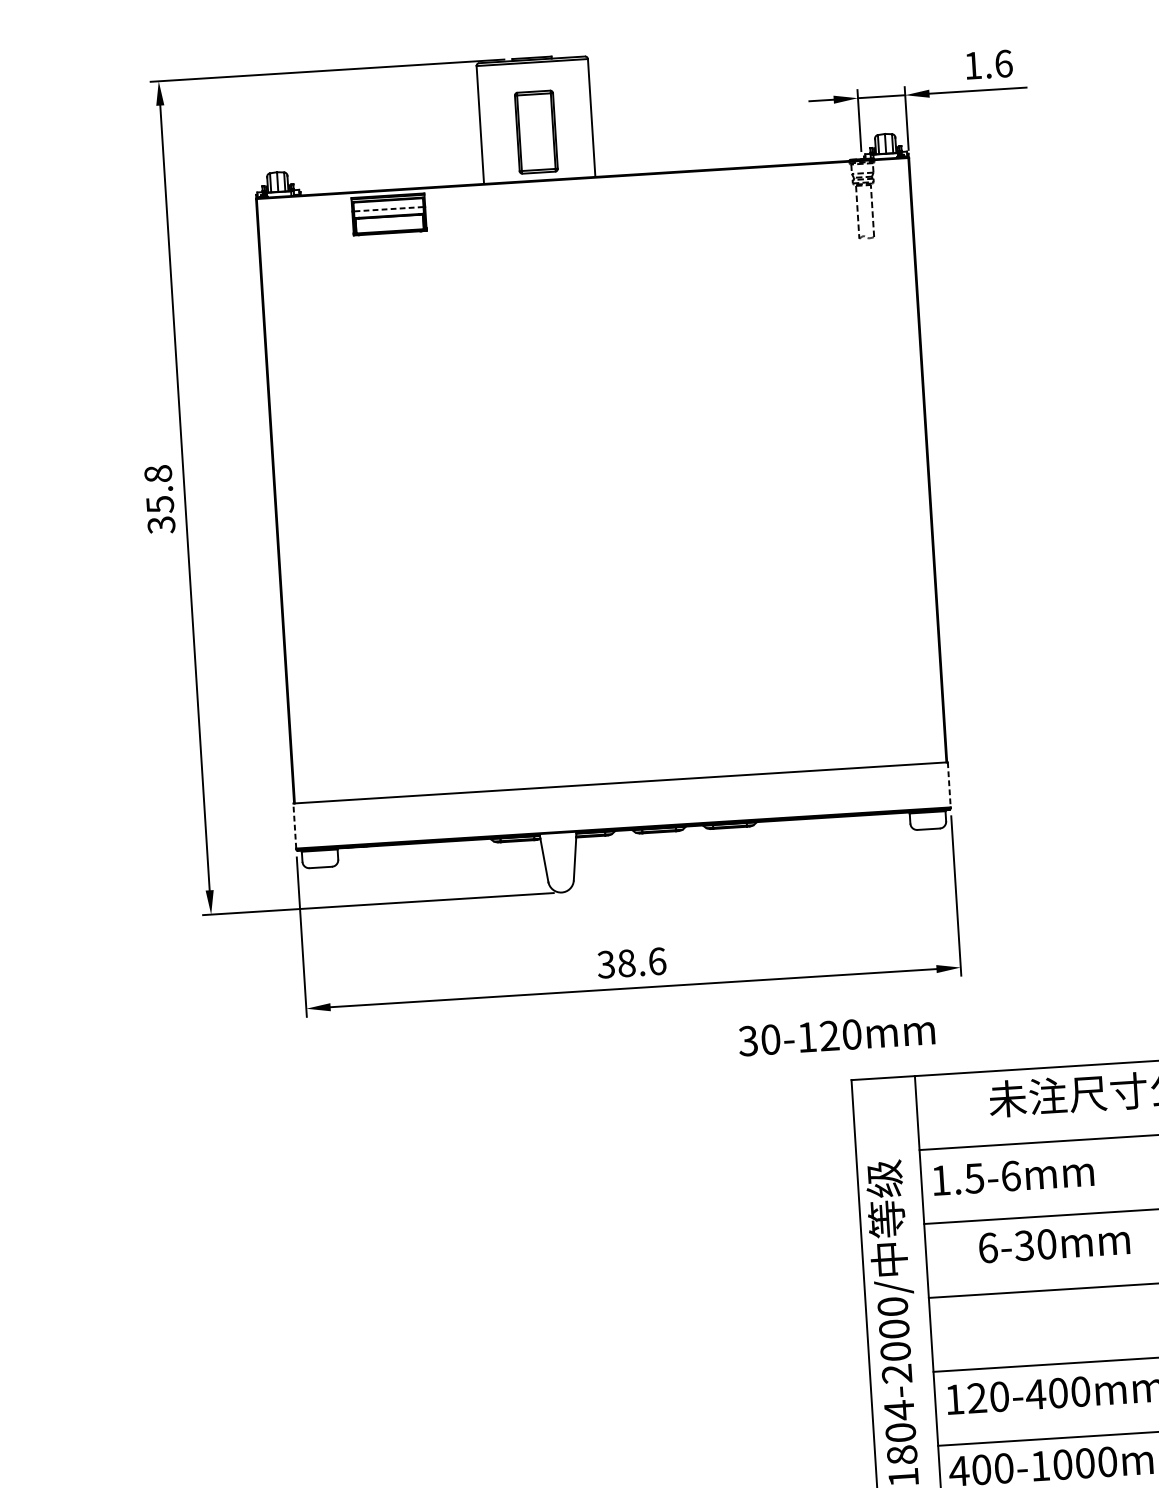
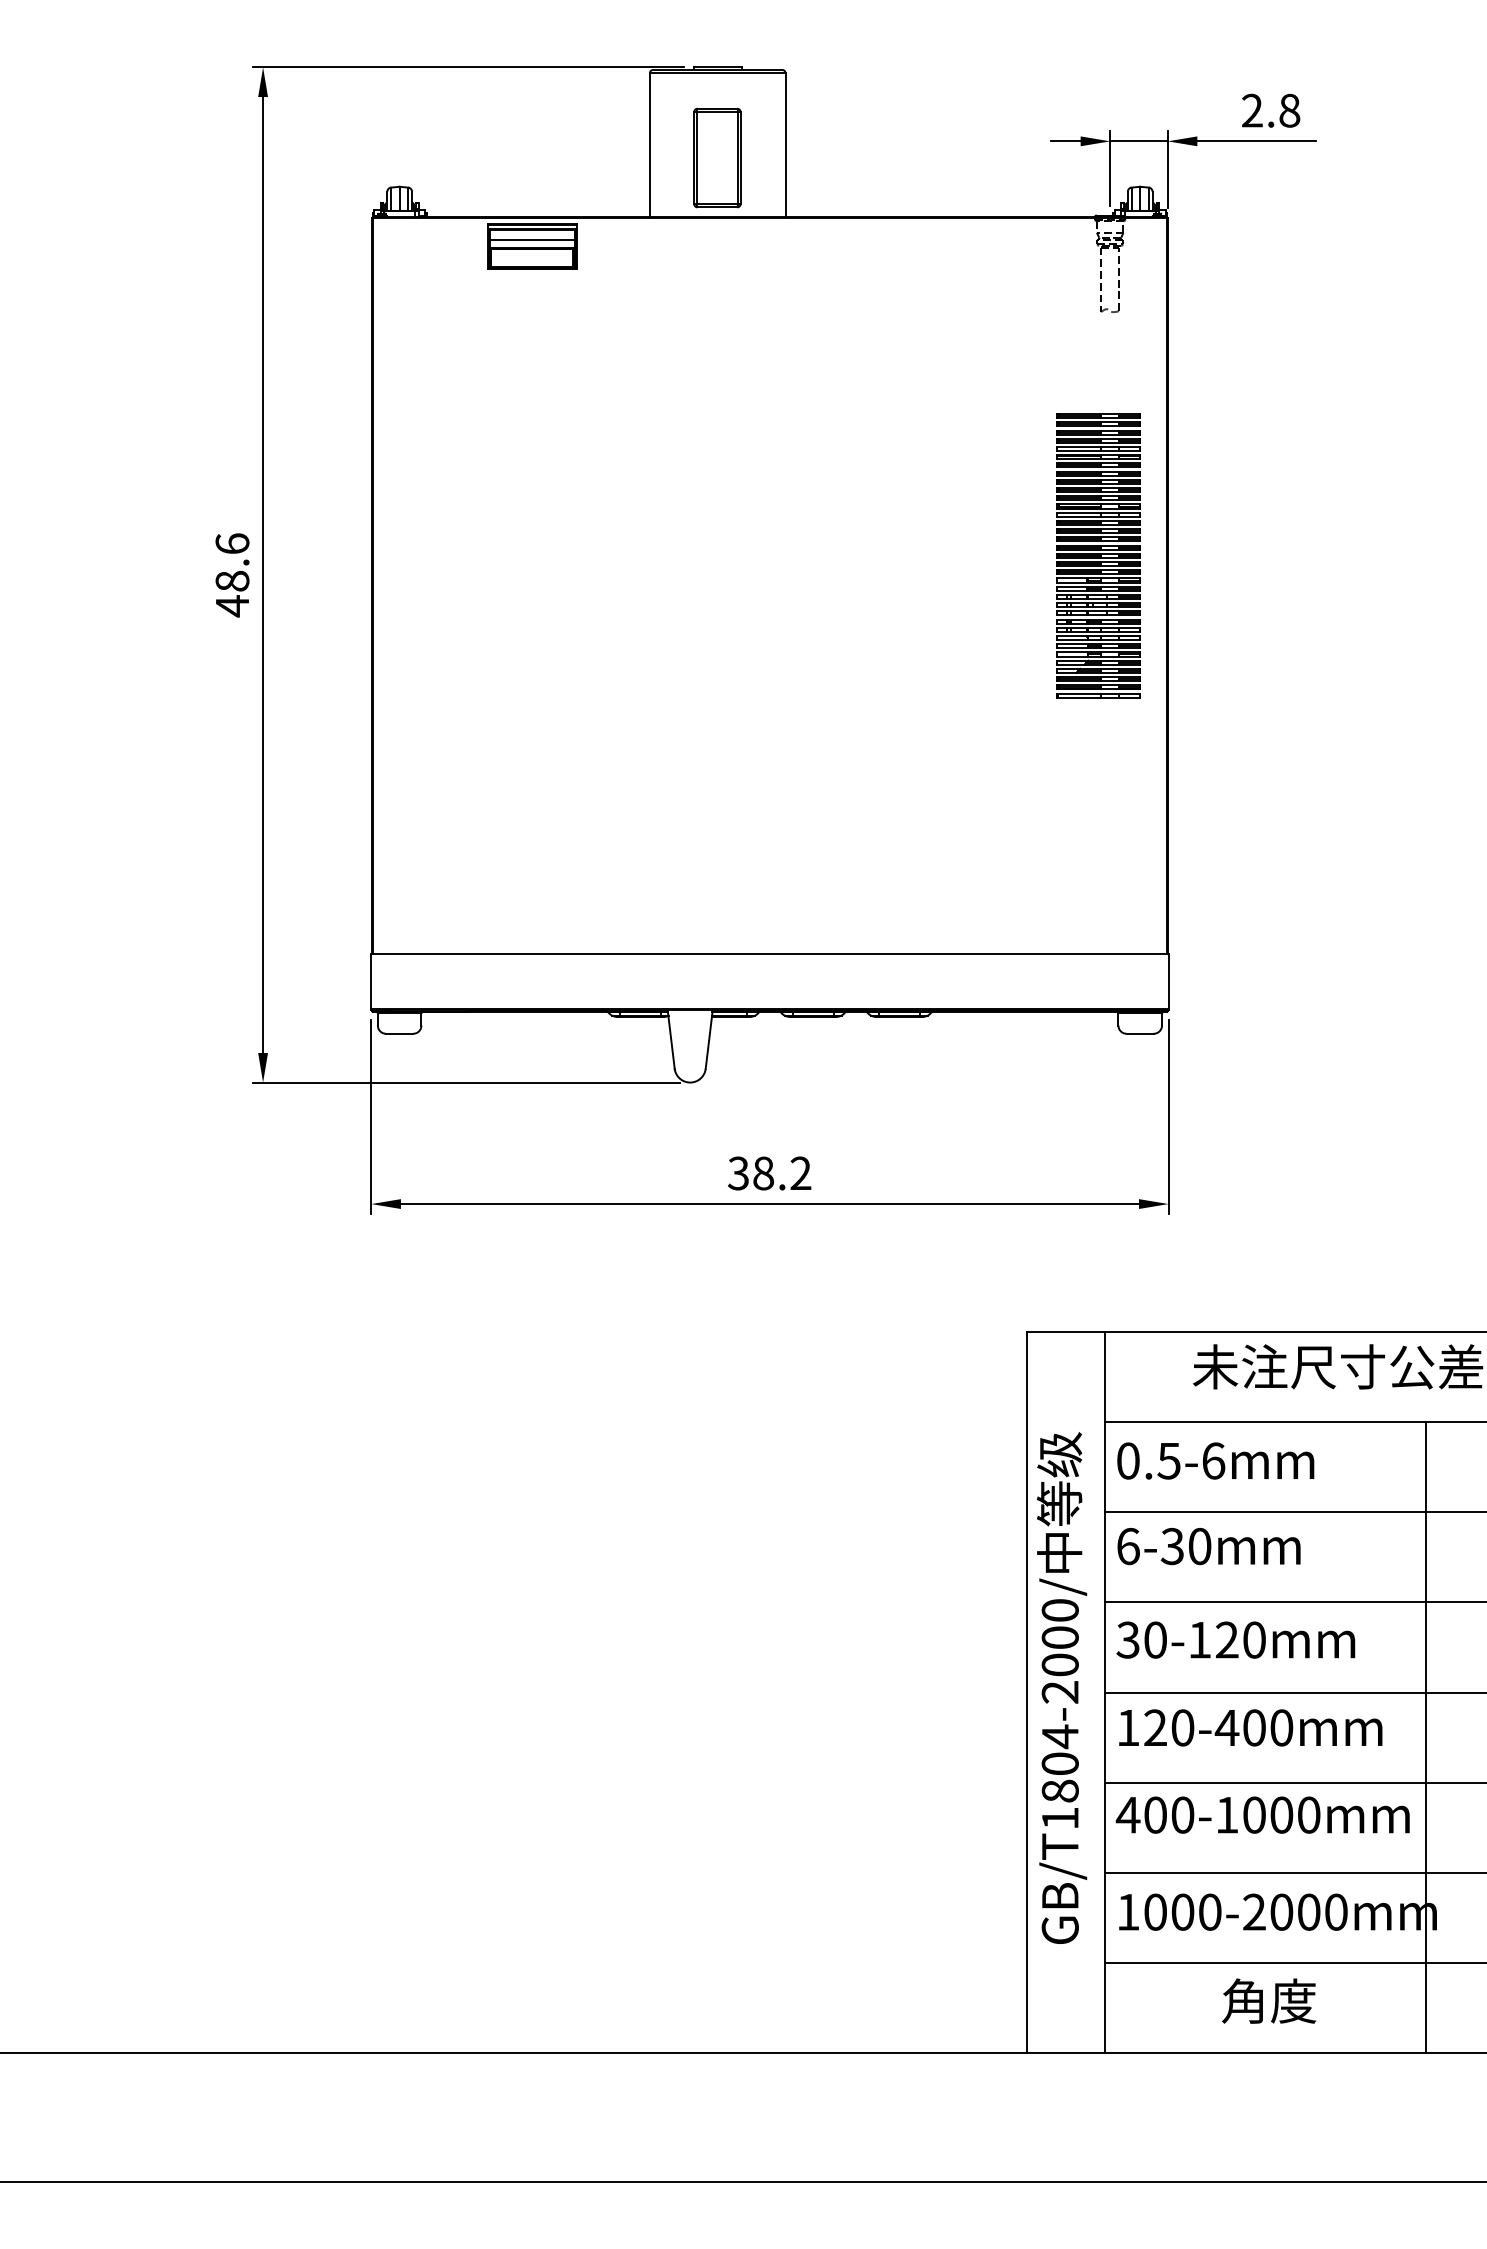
text: (988, 64) -> (1271, 110), 1.6 -> 2.8
line: (388, 209) -> (531, 240), dashed -> solid
part: (869, 438) -> (1098, 555), added
text: (159, 499) -> (232, 575), 35.8 -> 48.6
line: (949, 785) -> (1168, 982), dashed -> solid
line: (294, 826) -> (371, 981), dashed -> solid
text: (657, 961) -> (800, 1173), 38.6 -> 38.2
text: (836, 1035) -> (1235, 1639), moved
text: (941, 1180) -> (1128, 1460), 1.5-6mm -> 0.5-6mm
text: (1053, 1243) -> (1208, 1546), moved

